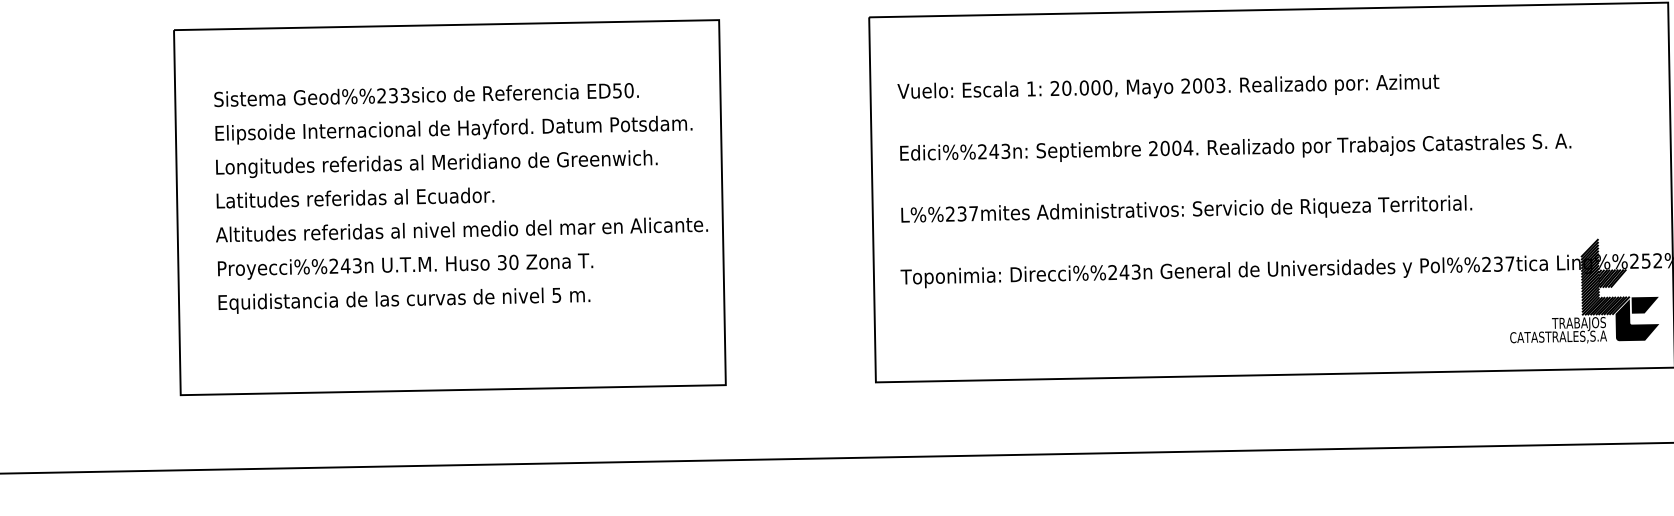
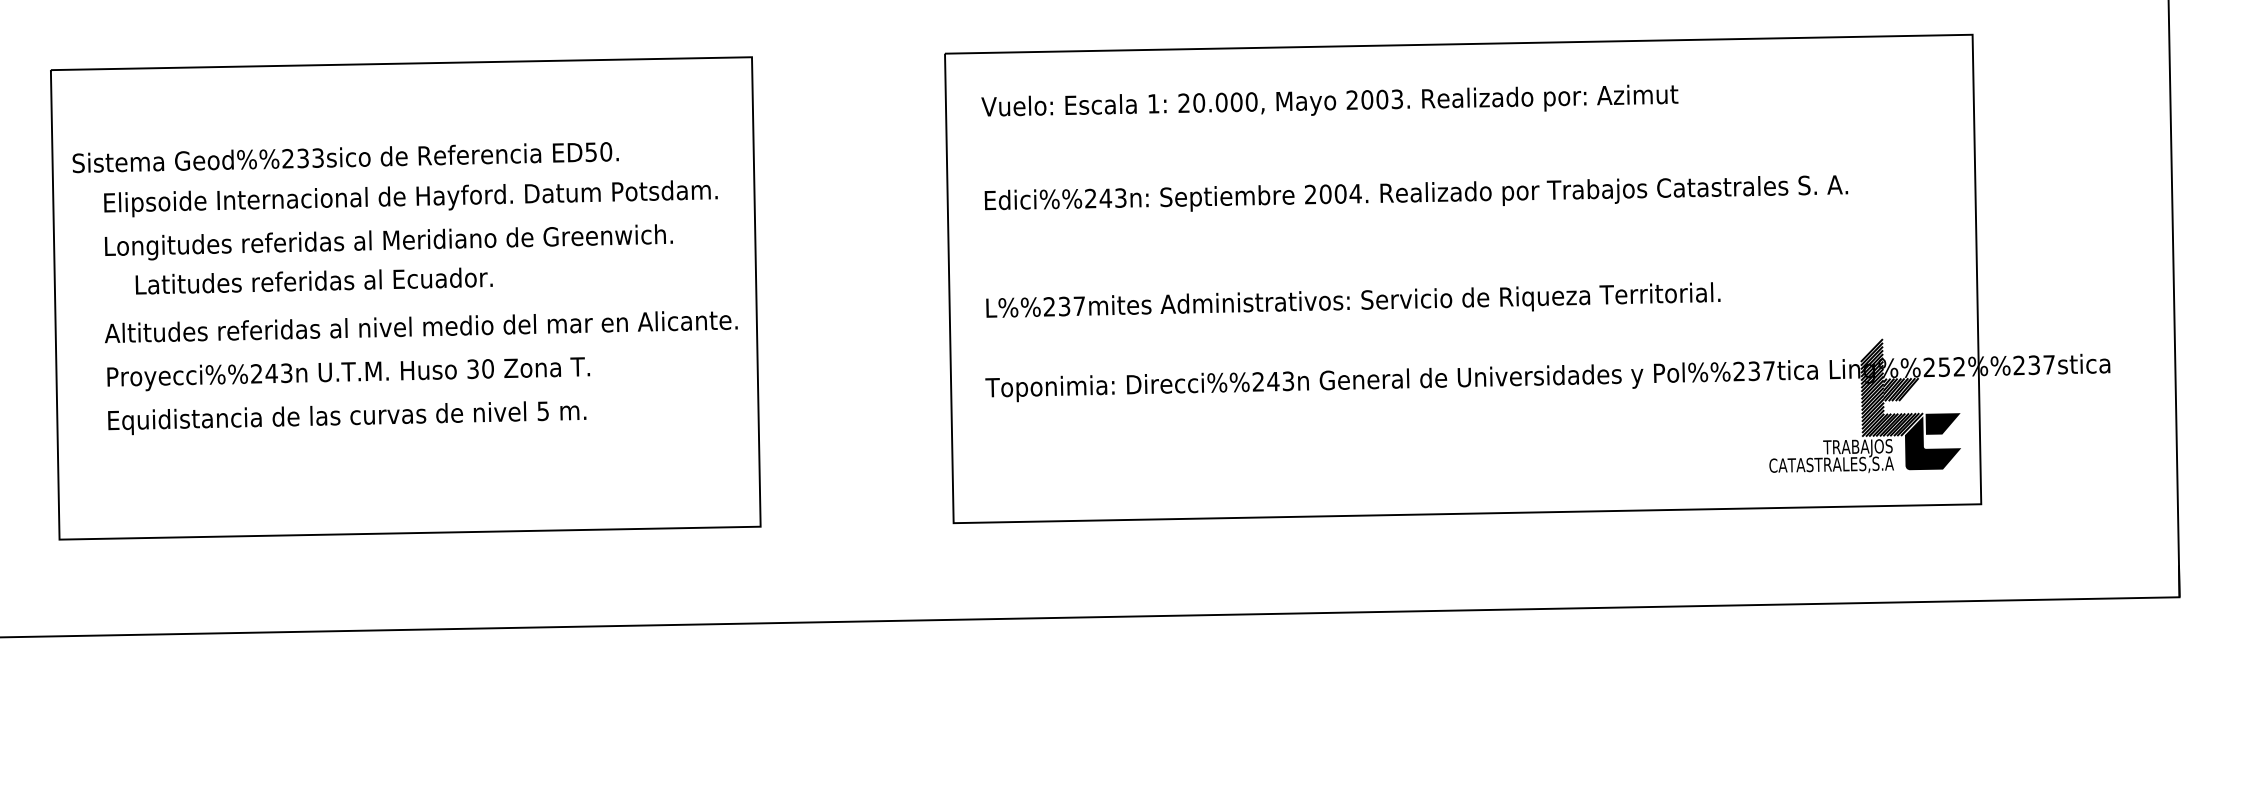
text: (1168, 86) -> (1329, 100), moved
text: (426, 94) -> (345, 157), moved
text: (1235, 147) -> (1416, 193), moved
text: (354, 197) -> (313, 280), moved

